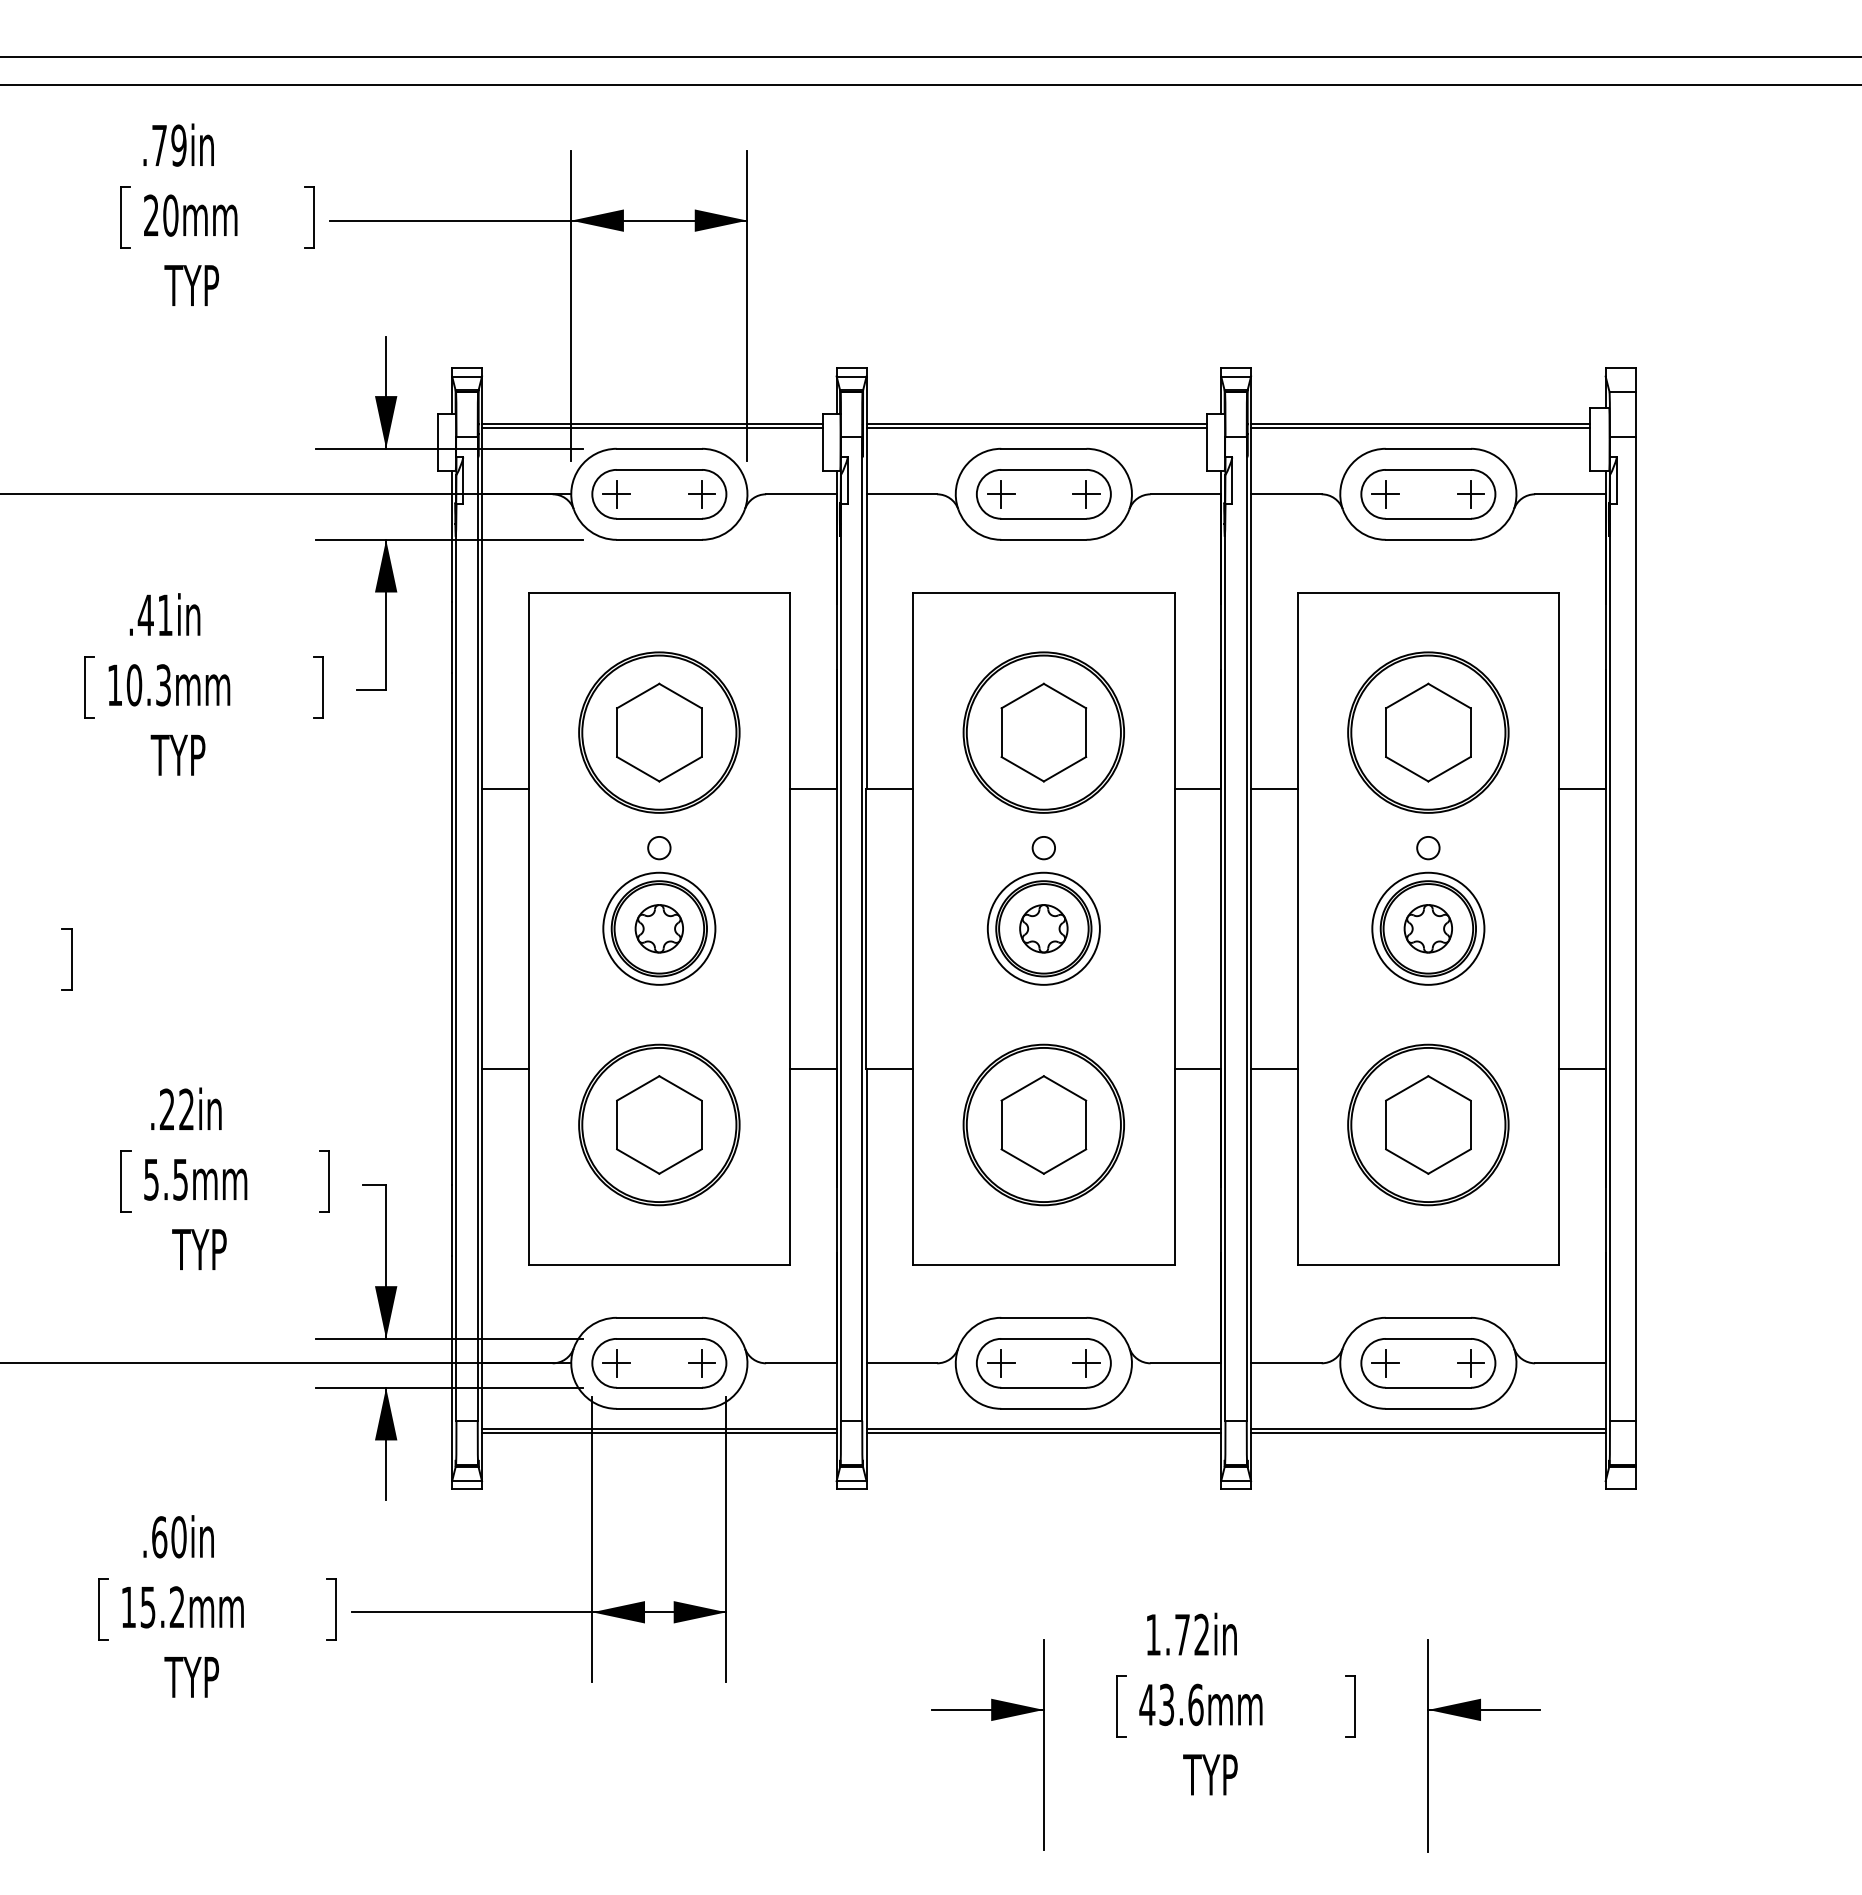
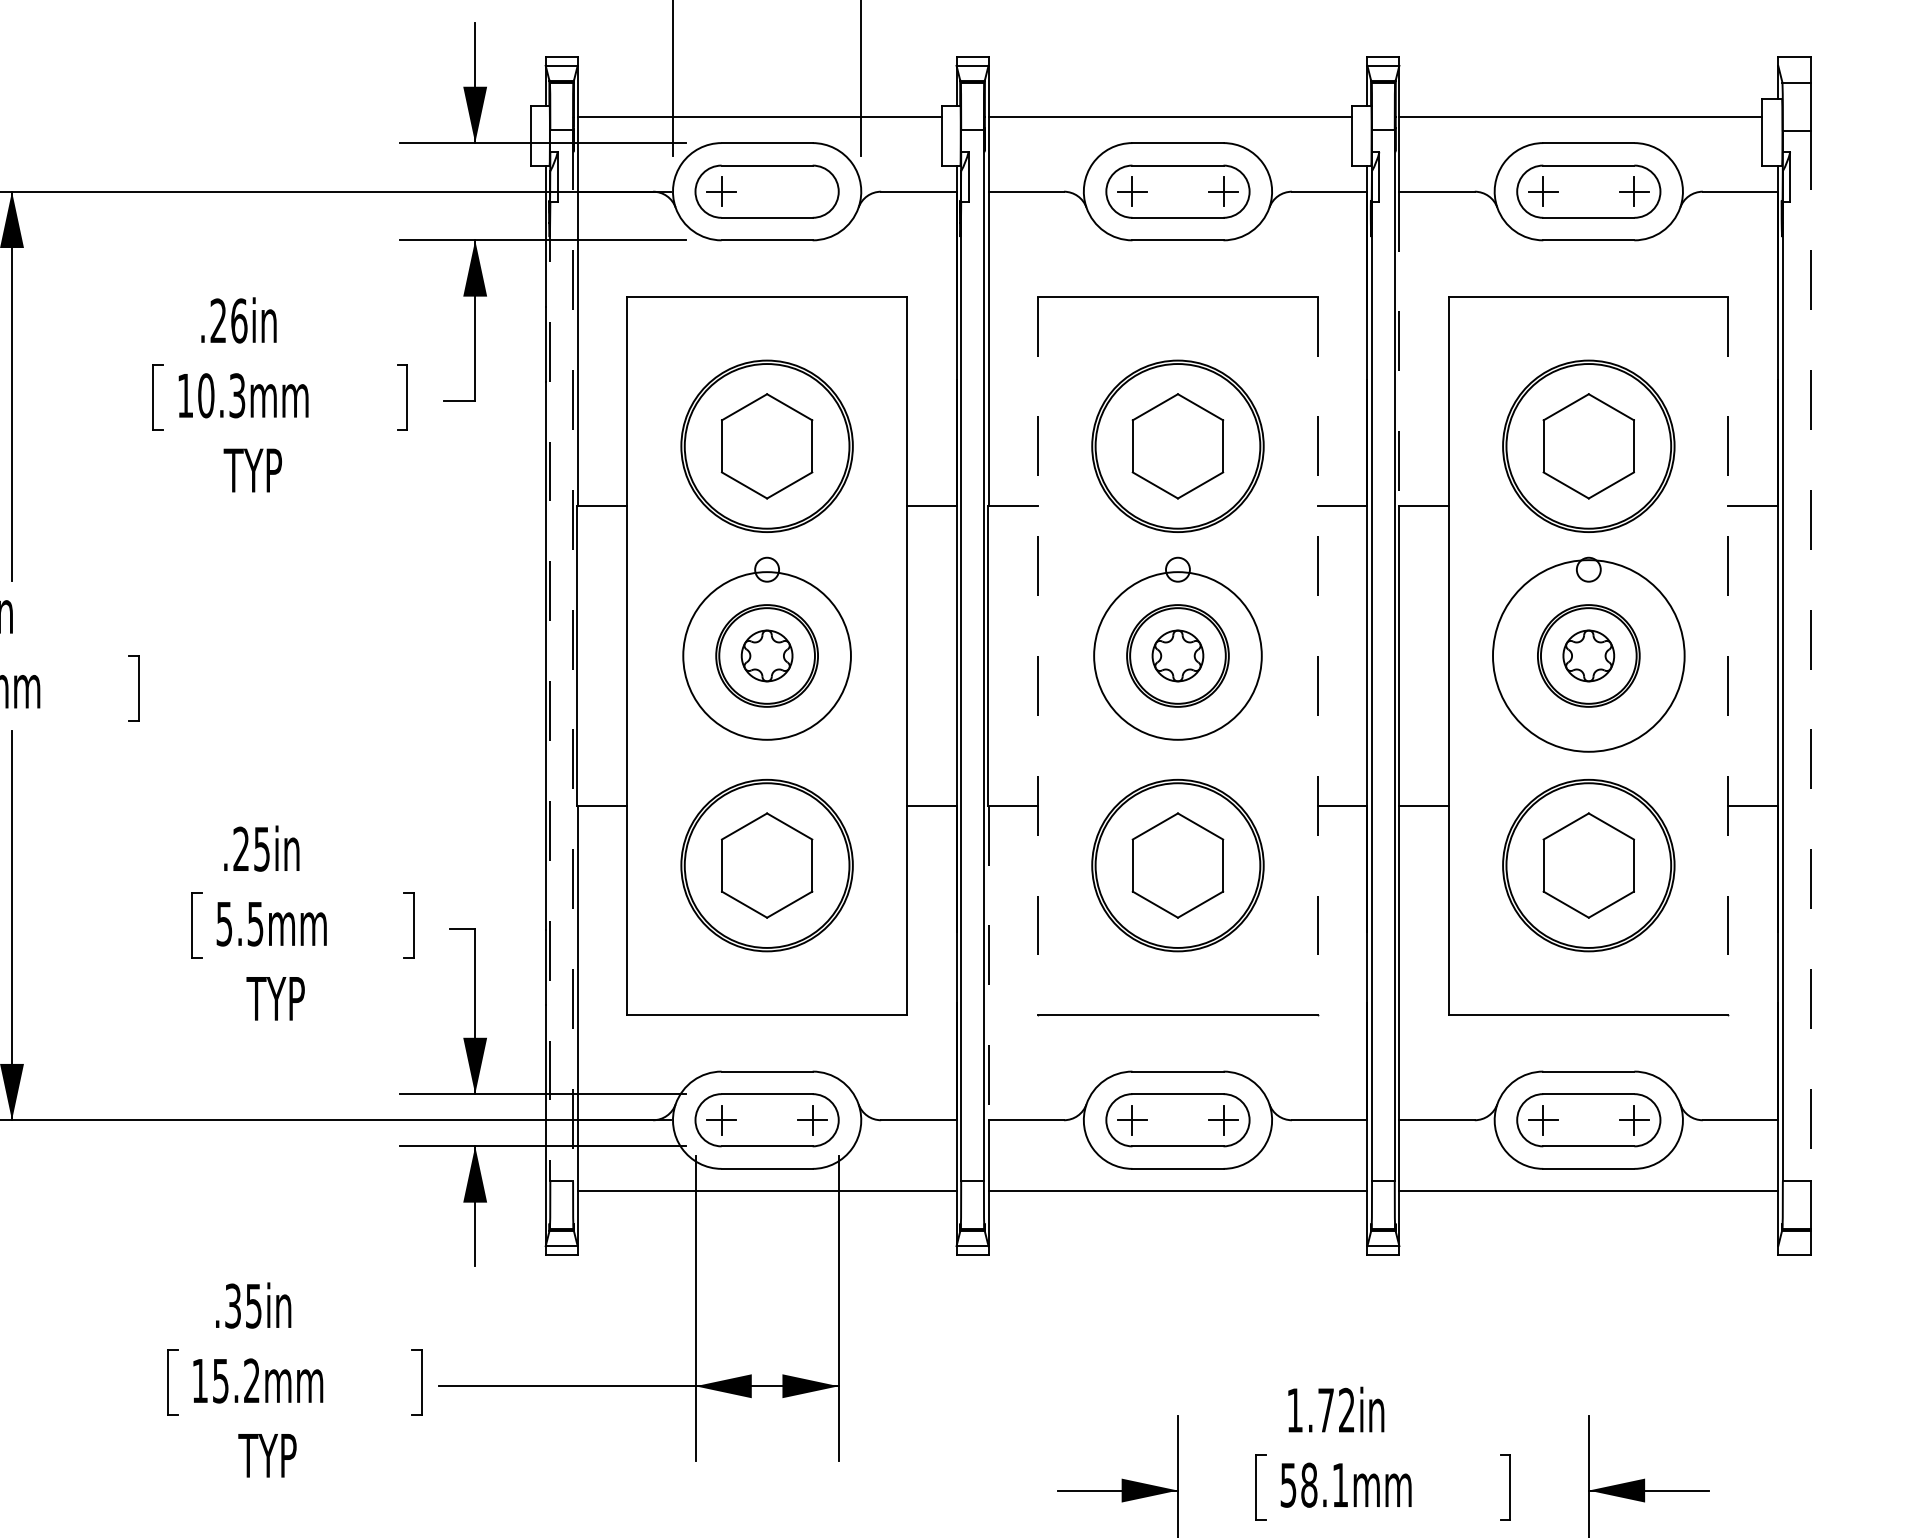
line: (652, 428) -> (759, 121), removed
line: (1036, 428) -> (1170, 121), removed
line: (1420, 428) -> (1580, 121), removed
part: (701, 494) -> (812, 191), removed
text: (155, 615) -> (228, 321), .41in -> .26in
line: (1251, 642) -> (1399, 350), solid -> dashed
line: (477, 928) -> (572, 655), solid -> dashed
circle: (659, 928) -> (767, 655), size x1.4
circle: (1043, 928) -> (1177, 655), size x1.4
circle: (1428, 928) -> (1588, 655), size x1.6
line: (1636, 928) -> (1811, 655), solid -> dashed
line: (913, 929) -> (1038, 656), solid -> dashed
line: (1174, 929) -> (1317, 656), solid -> dashed
line: (1559, 929) -> (1728, 656), solid -> dashed
line: (456, 962) -> (550, 691), solid -> dashed
text: (186, 1109) -> (261, 849), .22in -> .25in
line: (866, 1216) -> (988, 963), solid -> dashed
line: (659, 1433) -> (767, 1195), removed
line: (1043, 1433) -> (1177, 1195), removed
line: (1428, 1433) -> (1588, 1195), removed
text: (169, 1537) -> (243, 1306), .60in -> .35in
text: (1171, 1704) -> (1314, 1484), 43.6mm -> 58.1mm

